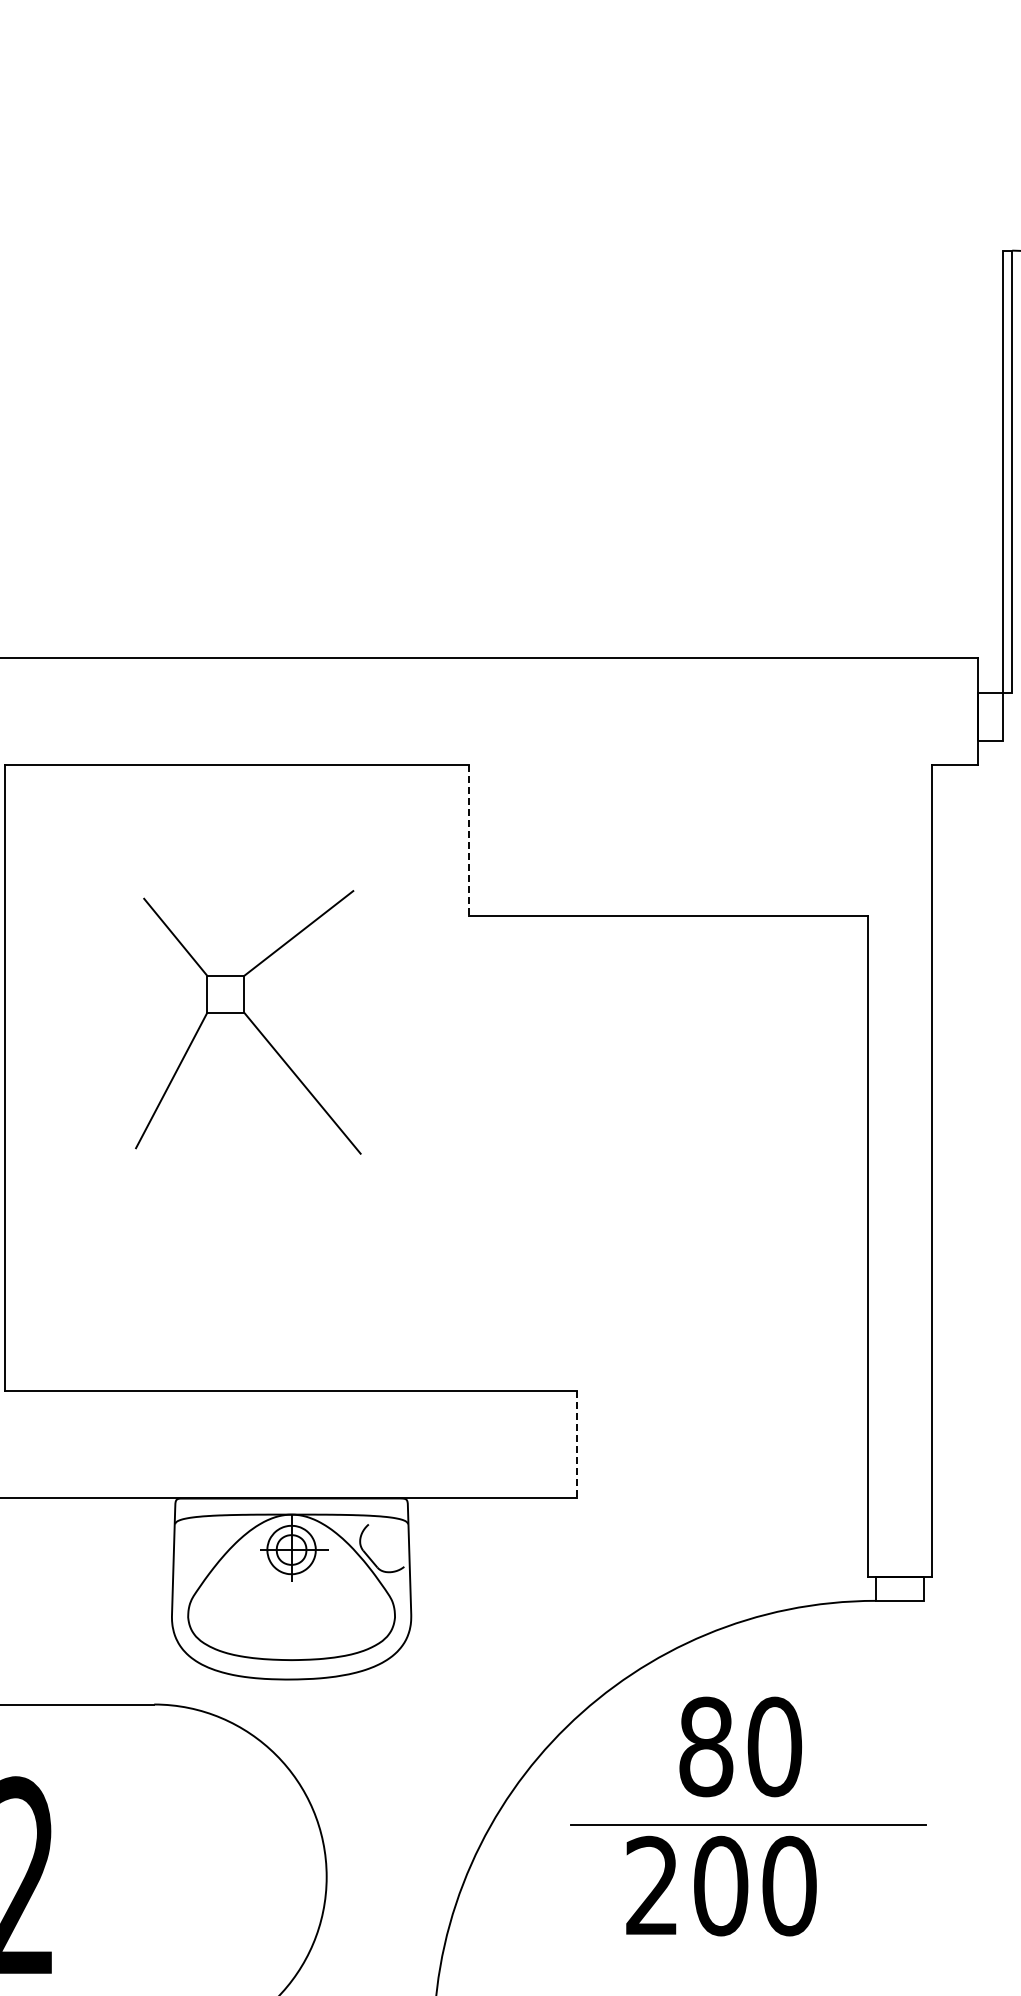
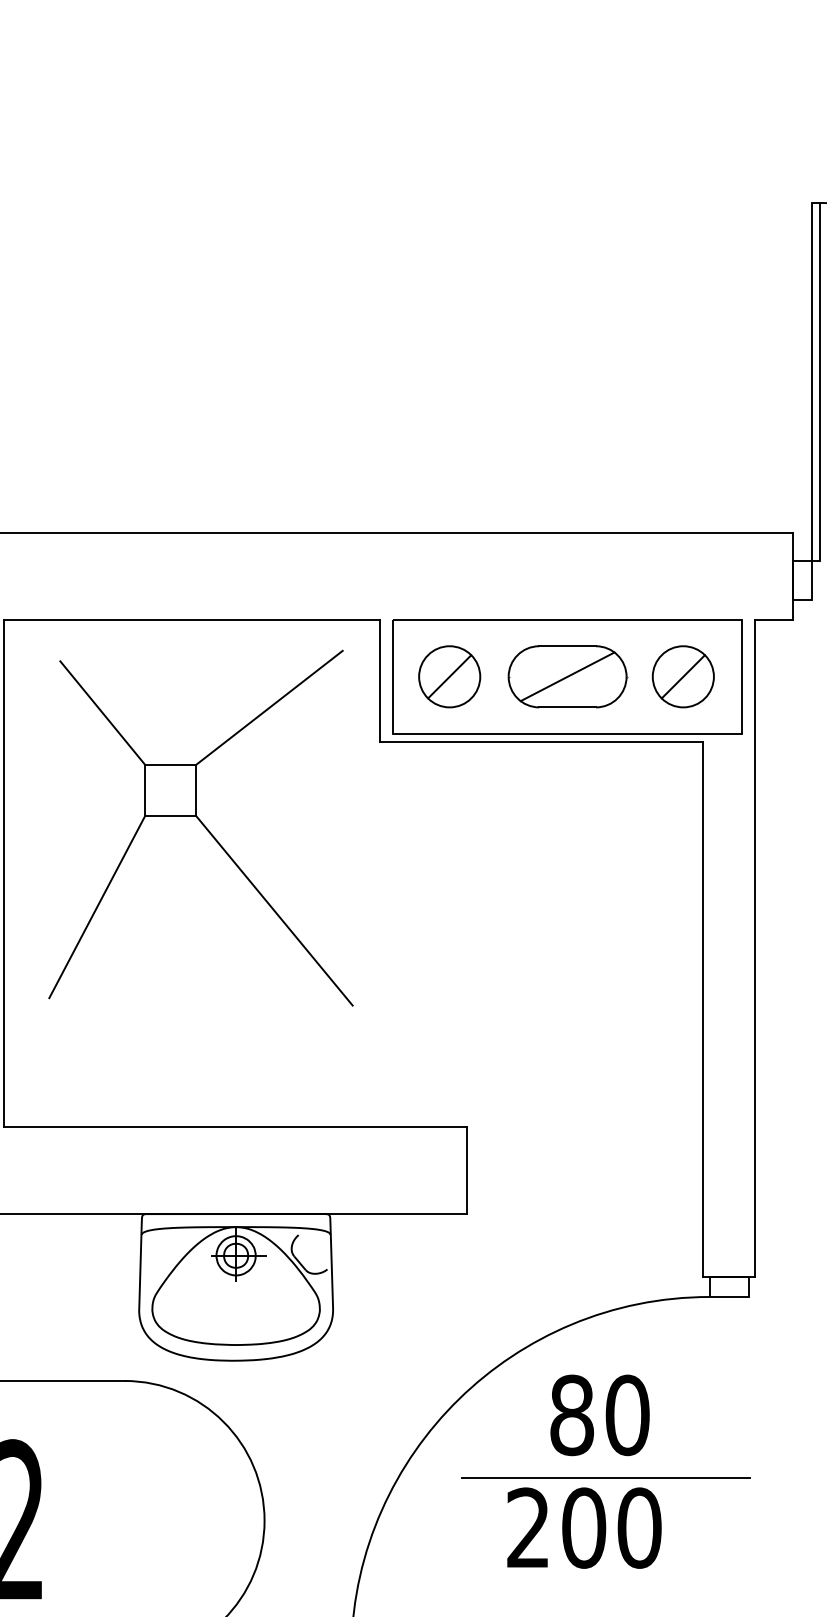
part: (700, 835) -> (567, 676), added
line: (468, 841) -> (379, 681), dashed -> solid
part: (248, 1022) -> (201, 828), size x1.67
line: (576, 1444) -> (466, 1170), dashed -> solid

